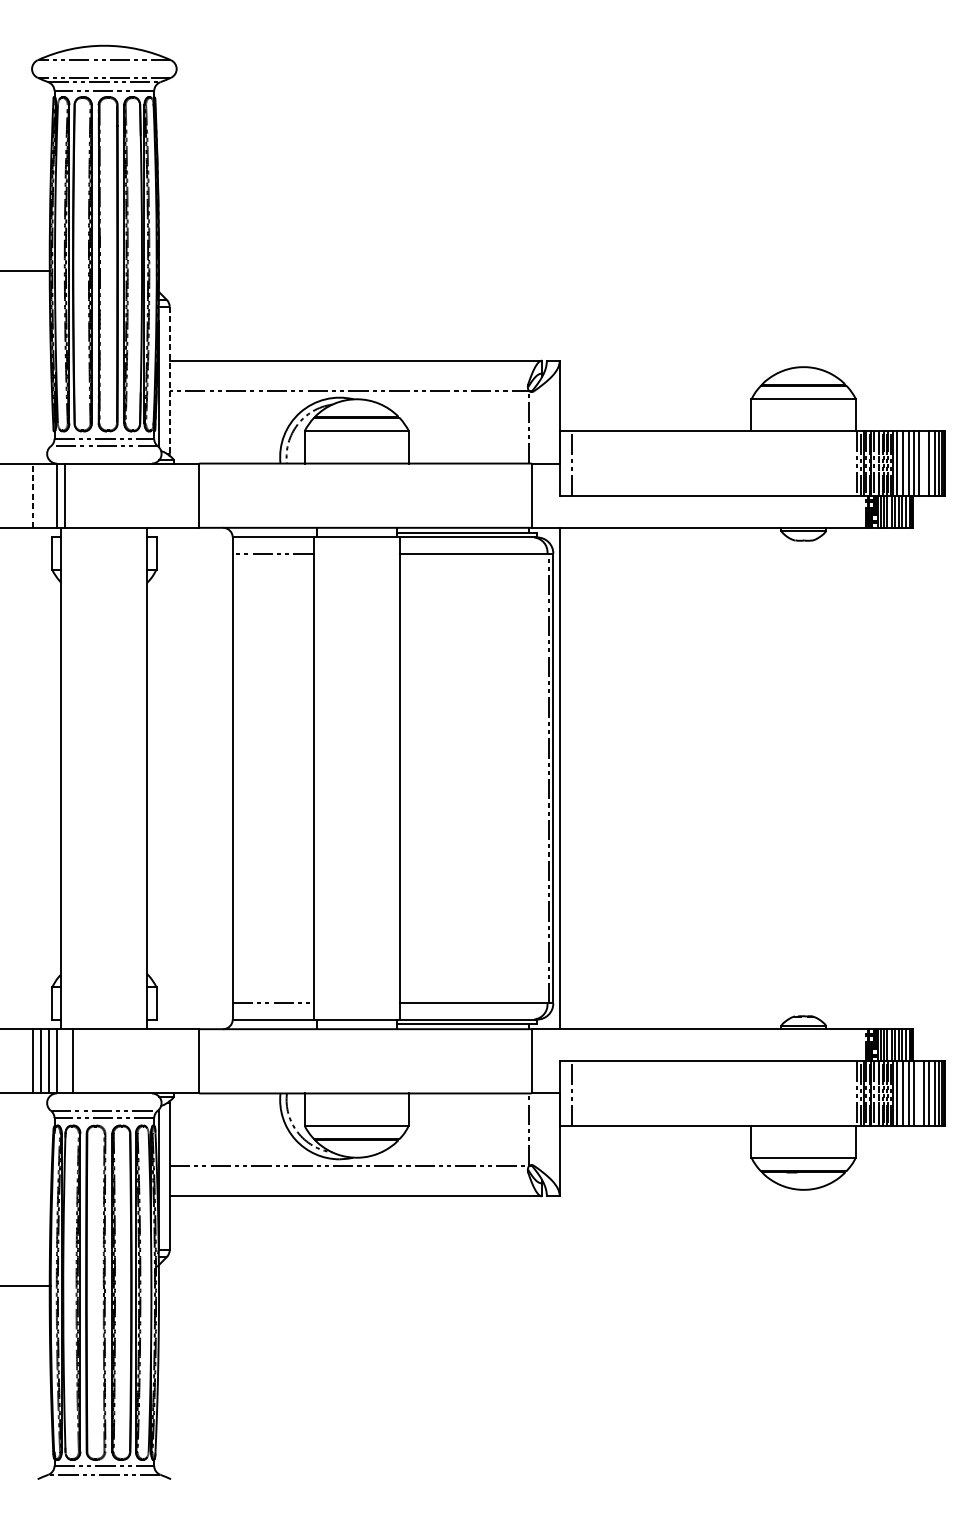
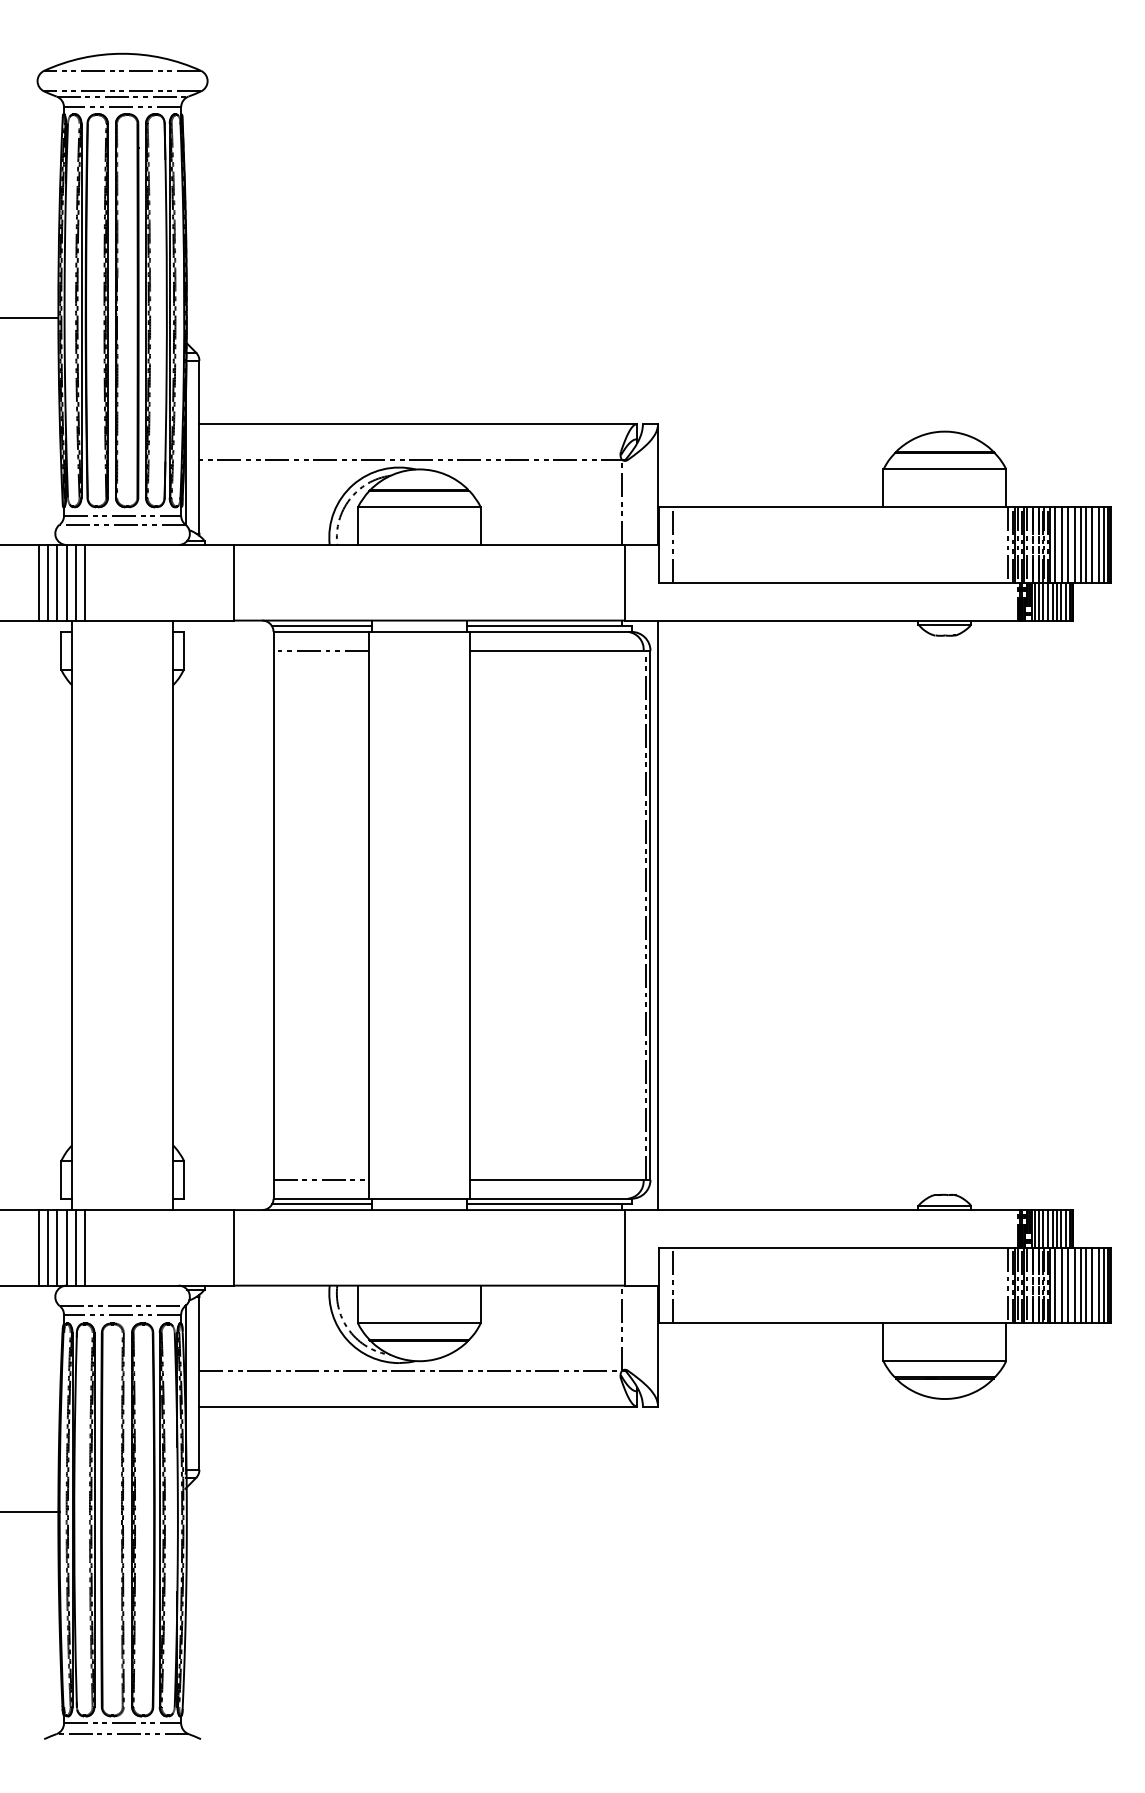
line: (169, 380) -> (199, 447), dashed -> solid
line: (924, 463) -> (1086, 544), added
line: (32, 495) -> (38, 582), dashed -> solid
line: (41, 495) -> (48, 582), added
line: (48, 495) -> (57, 582), added
line: (72, 495) -> (85, 582), added
line: (274, 532) -> (322, 626), added
line: (274, 1024) -> (322, 1204), added
line: (64, 1061) -> (75, 1247), added
line: (919, 1093) -> (1080, 1285), added

